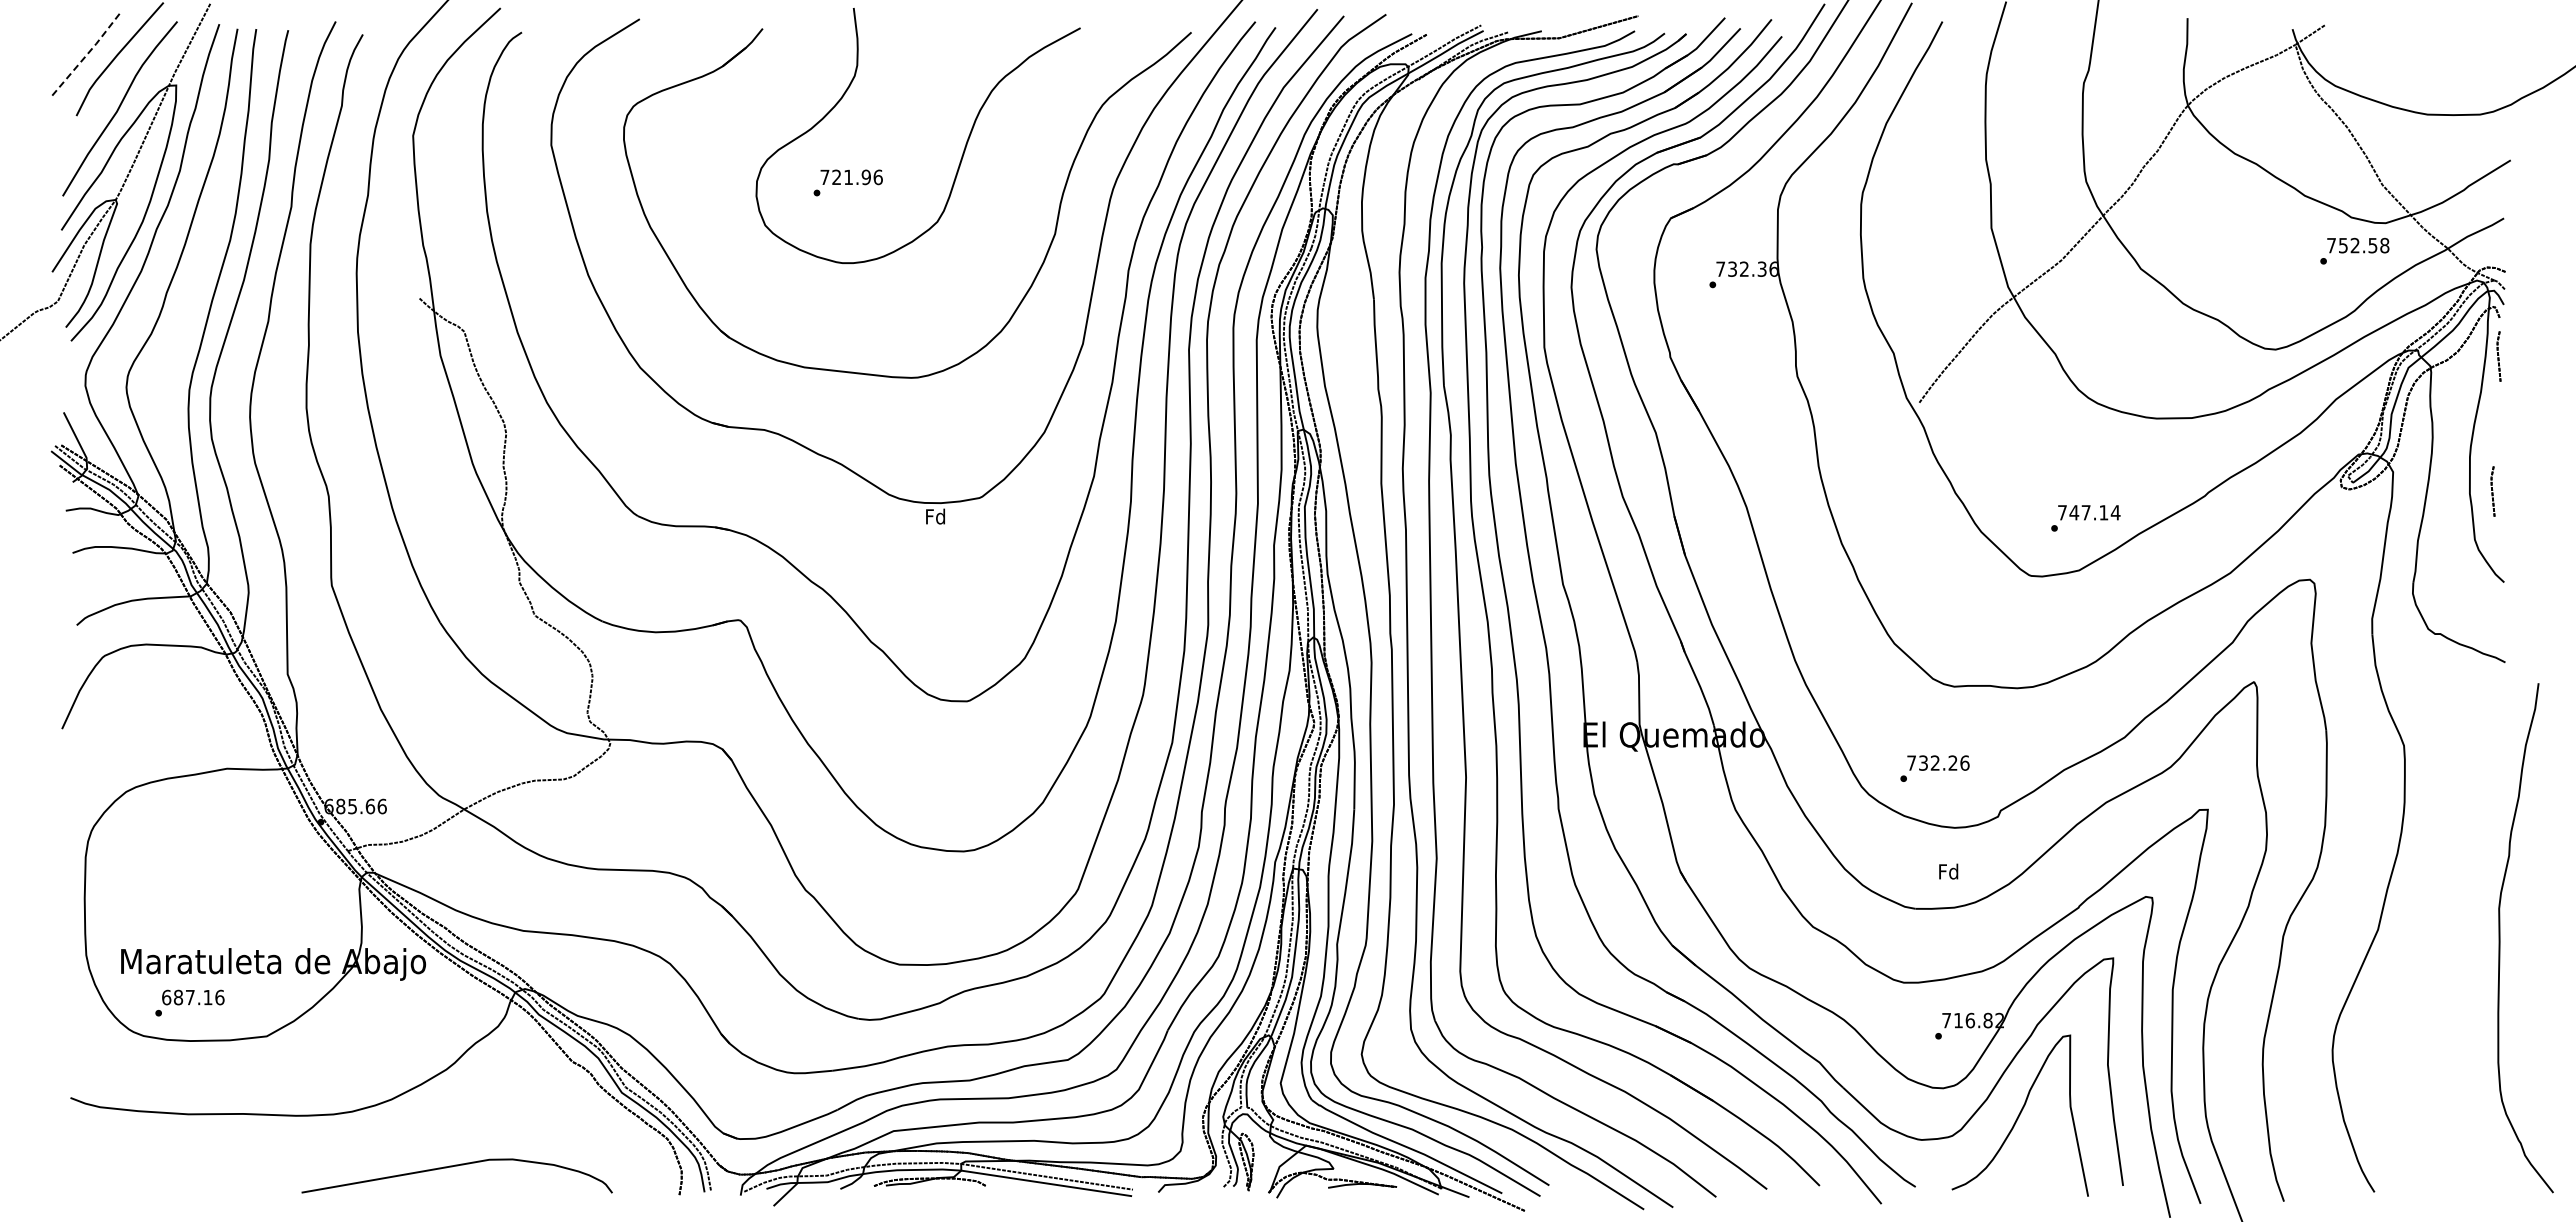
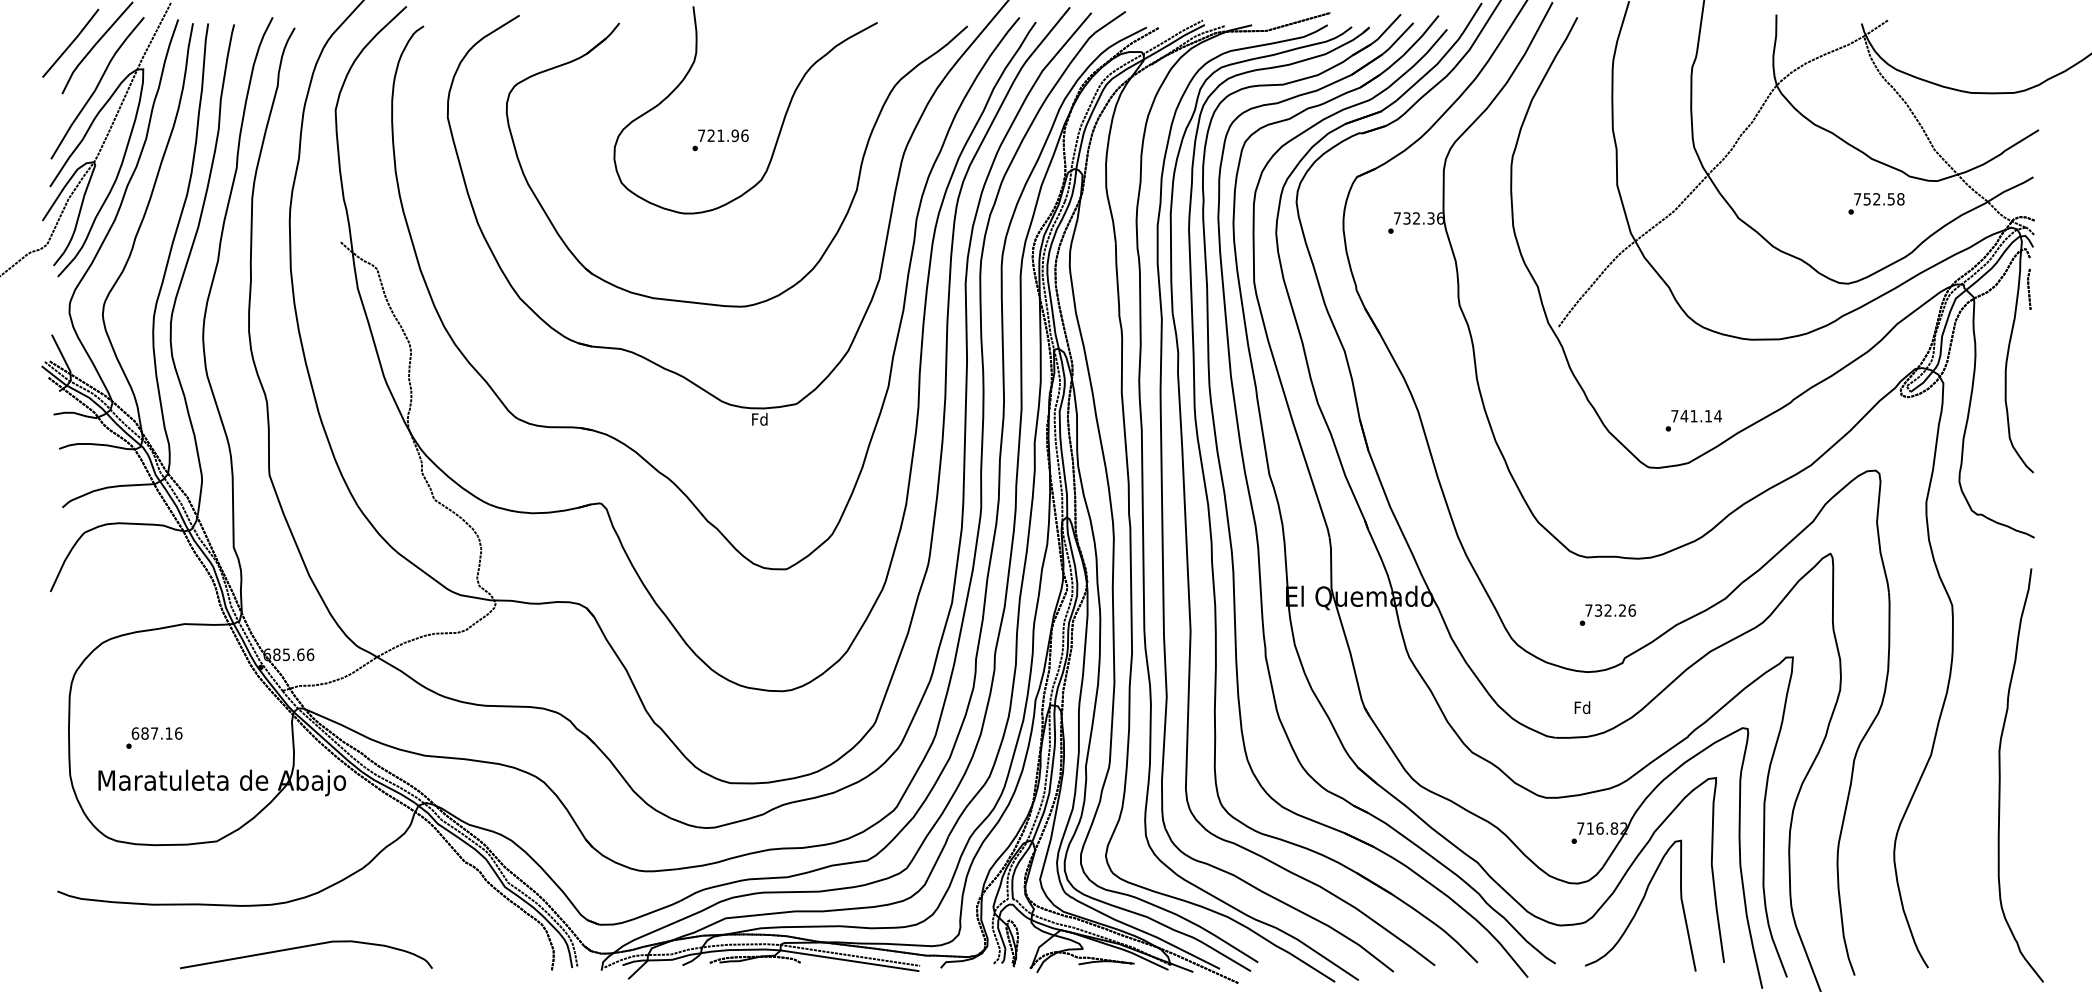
line: (88, 53) -> (72, 43), dashed -> solid
text: (847, 182) -> (719, 139), moved
text: (2354, 250) -> (1876, 203), moved
part: (2492, 491) -> (2024, 398), removed
text: (2085, 512) -> (1693, 416), 747.14 -> 741.14
text: (1934, 768) -> (1607, 614), moved
curve: (2500, 938) -> (2000, 775), moved
text: (189, 1002) -> (154, 737), moved
curve: (452, 1167) -> (302, 947), moved

